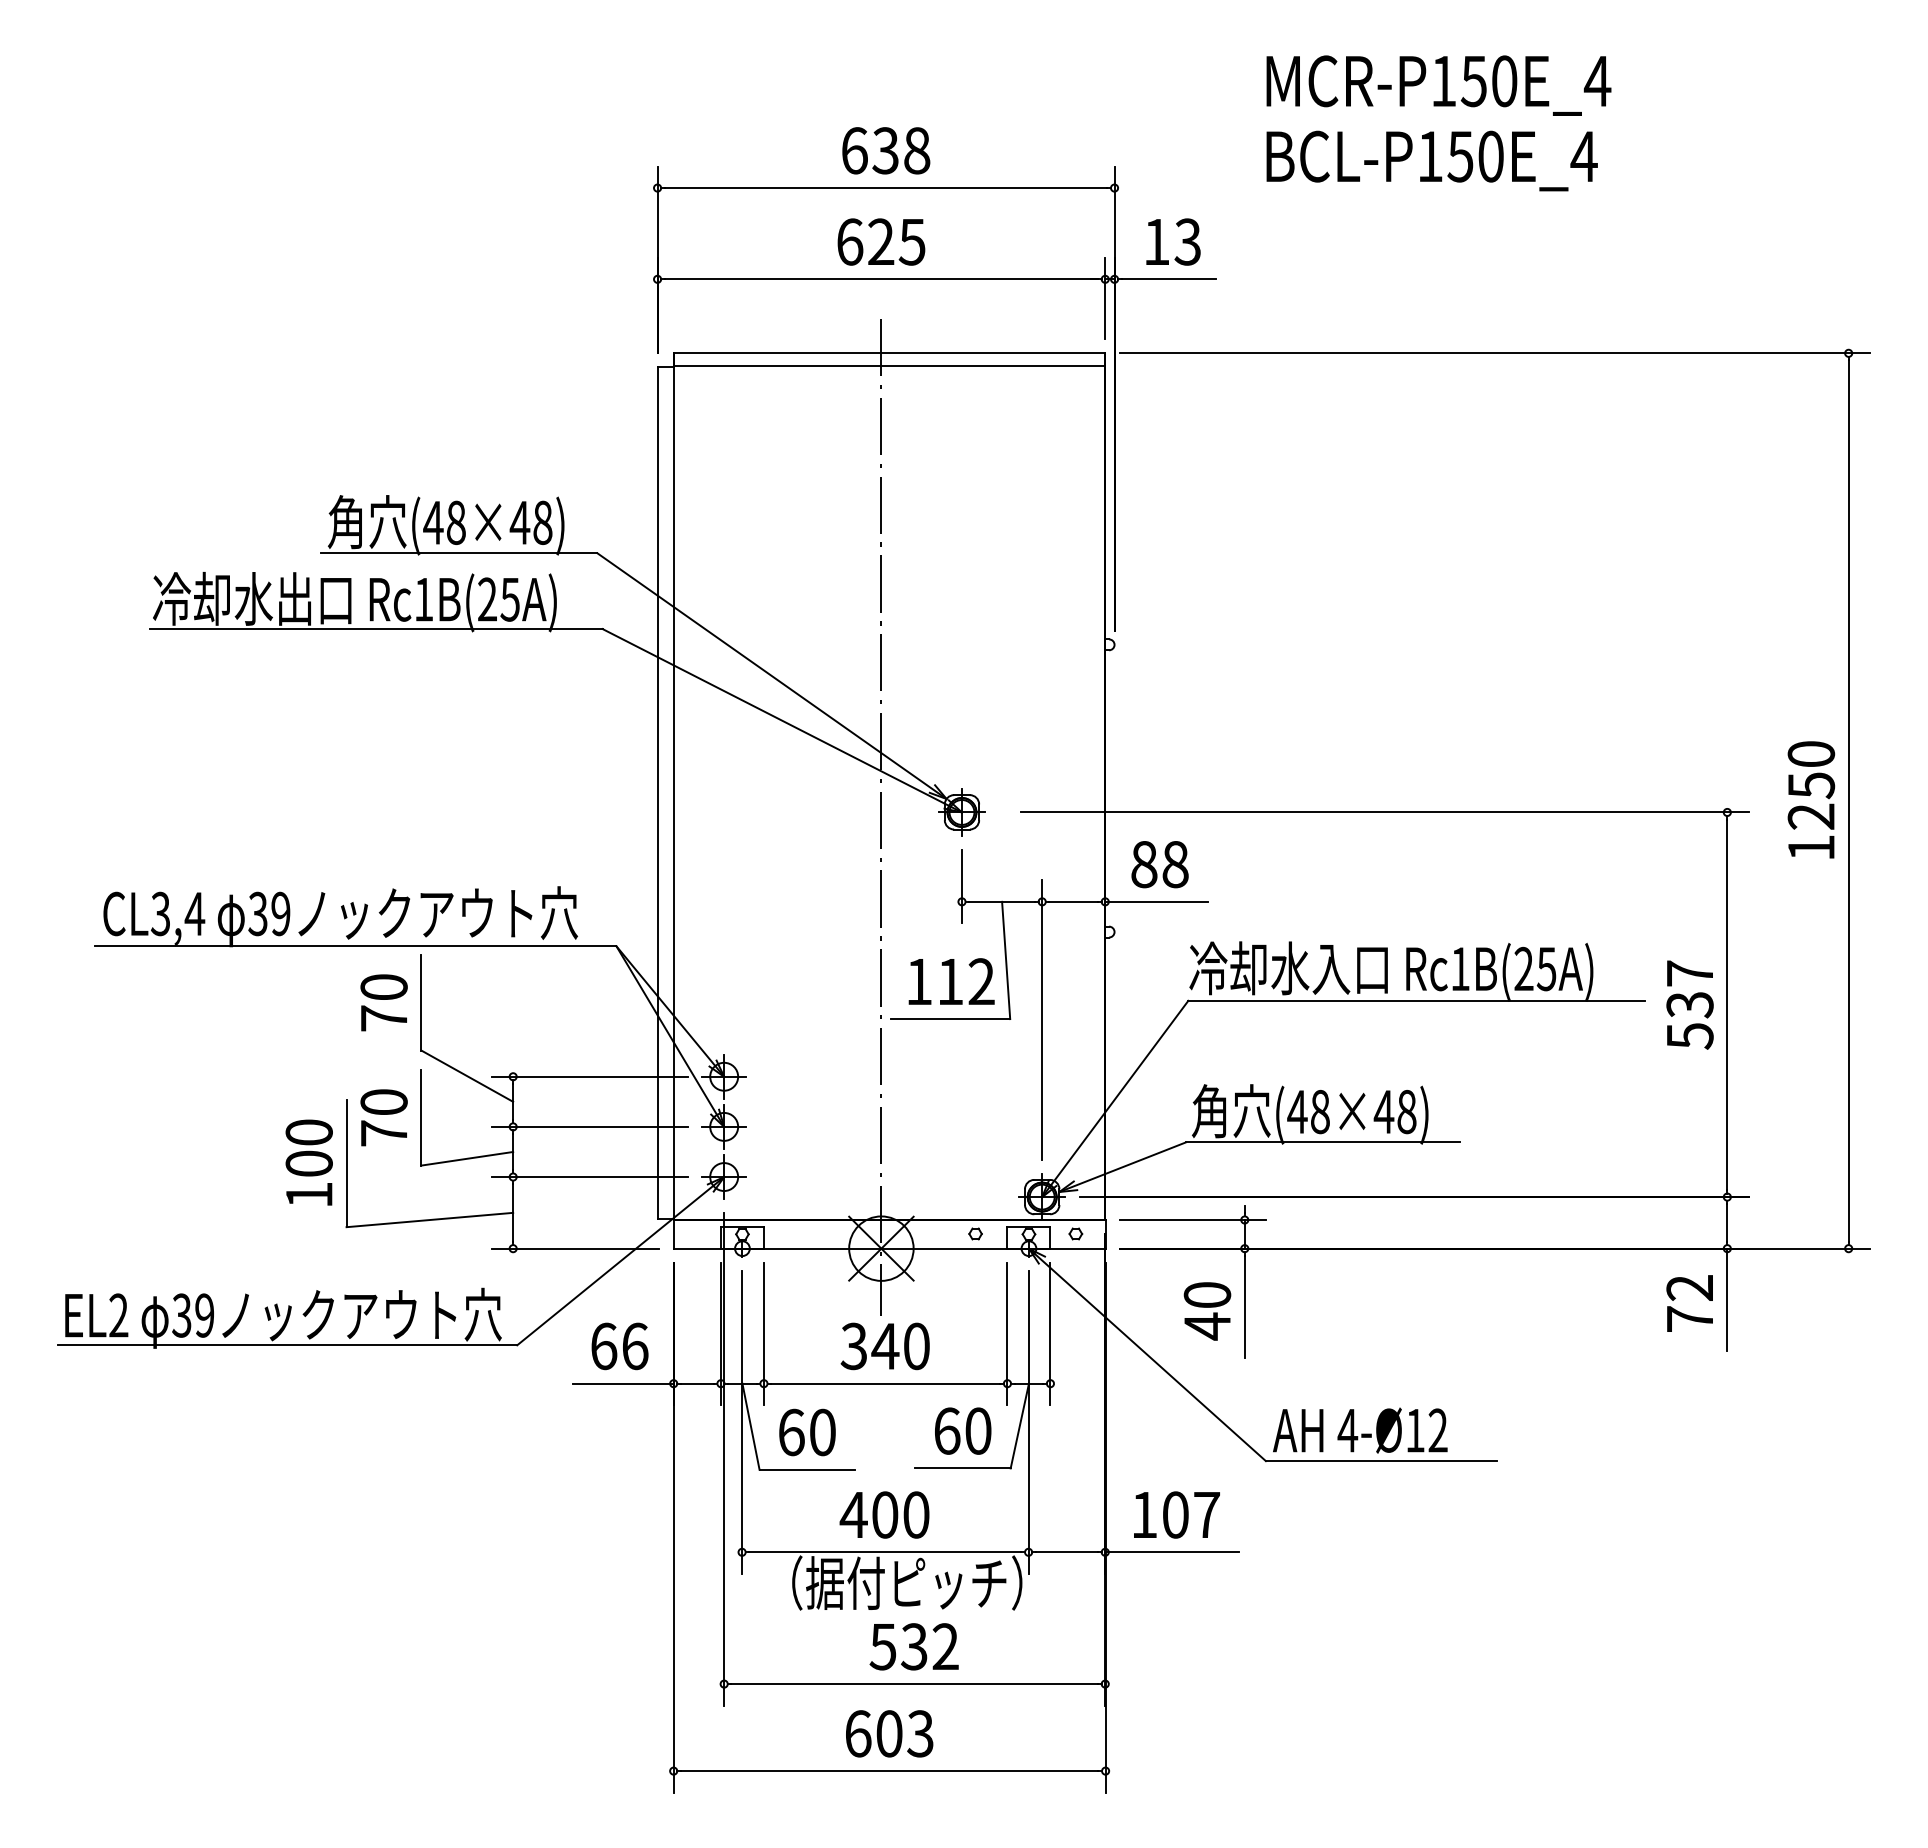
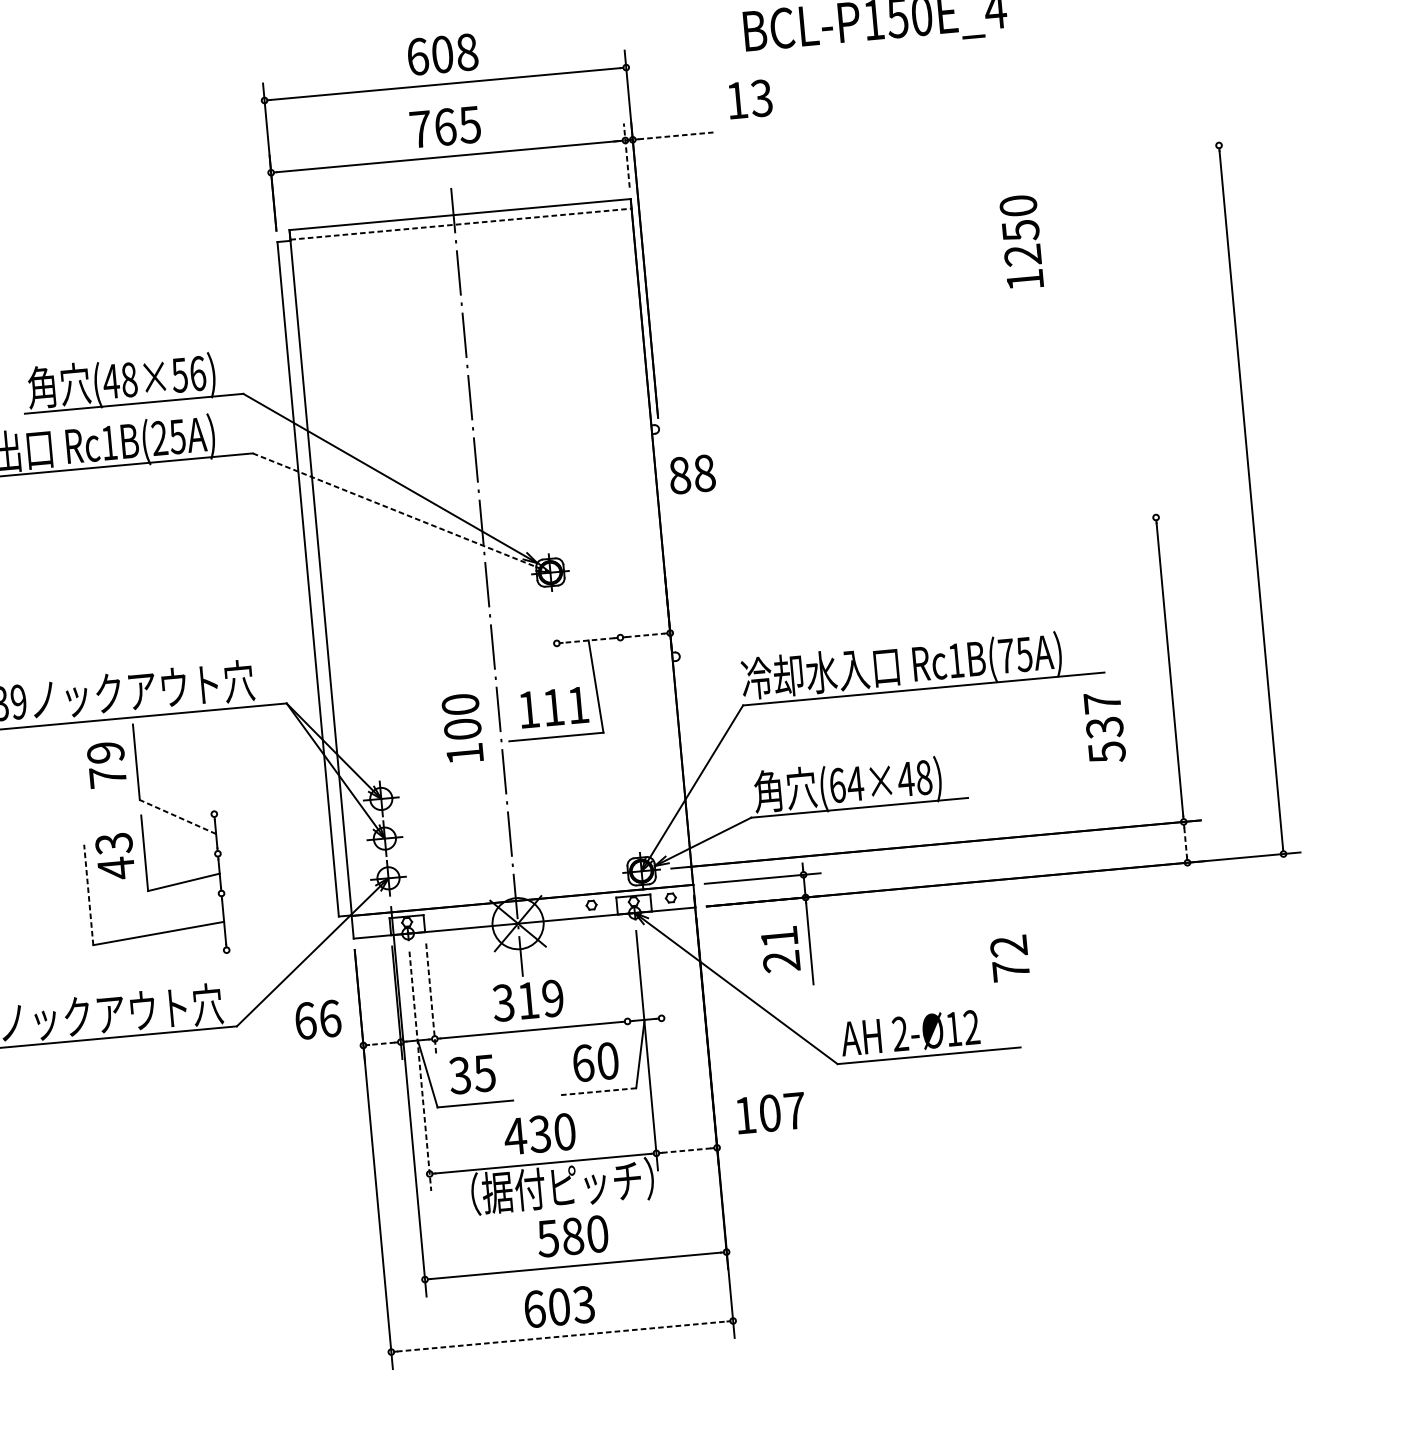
text: (885, 150) -> (442, 54), 638 -> 608
text: (865, 241) -> (432, 127), 625 -> 765
text: (1173, 241) -> (750, 98), moved
line: (1169, 279) -> (676, 135), solid -> dashed
line: (1105, 298) -> (627, 155), solid -> dashed
line: (1494, 353) -> (938, 171), removed
line: (889, 365) -> (460, 224), solid -> dashed
text: (530, 522) -> (188, 374), (48×48) -> (48×56)
line: (782, 720) -> (401, 512), solid -> dashed
text: (1811, 799) -> (1021, 241), moved
line: (1384, 812) -> (884, 542), removed
text: (1159, 864) -> (691, 474), moved
line: (961, 886) -> (555, 631), removed
line: (1002, 901) -> (588, 640), solid -> dashed
line: (1074, 901) -> (645, 635), solid -> dashed
line: (1156, 901) -> (710, 629), removed
text: (1523, 968) -> (1006, 655), Rc1B(25A) -> Rc1B(75A)
text: (981, 981) -> (578, 705), 112 -> 111
text: (383, 987) -> (105, 752), 70 -> 79
text: (1689, 1004) -> (1104, 727), moved
line: (1042, 1019) -> (629, 730), removed
line: (467, 1076) -> (178, 817), solid -> dashed
line: (589, 1076) -> (274, 808), removed
text: (1308, 1111) -> (846, 784), (48×48) -> (64×48)
text: (383, 1118) -> (114, 856), 70 -> 43
line: (589, 1126) -> (278, 848), removed
text: (308, 1162) -> (462, 728), moved
line: (346, 1163) -> (88, 894), solid -> dashed
line: (589, 1177) -> (281, 888), removed
line: (1727, 1222) -> (1185, 842), solid -> dashed
line: (575, 1248) -> (276, 945), removed
line: (1727, 1299) -> (1191, 902), removed
text: (1689, 1303) -> (1009, 958), moved
text: (1207, 1311) -> (780, 949), 40 -> 21
line: (763, 1334) -> (430, 1000), solid -> dashed
line: (1007, 1334) -> (624, 982), removed
line: (1050, 1334) -> (658, 979), removed
text: (900, 1346) -> (540, 999), 340 -> 319
line: (623, 1383) -> (323, 1048), removed
line: (696, 1383) -> (381, 1043), solid -> dashed
line: (742, 1423) -> (420, 1072), solid -> dashed
text: (1347, 1430) -> (900, 1033), 4-Ø12 -> 2-Ø12
text: (806, 1432) -> (472, 1074), 60 -> 35
line: (962, 1468) -> (598, 1091), solid -> dashed
text: (884, 1514) -> (539, 1133), 400 -> 430
line: (1067, 1552) -> (687, 1150), solid -> dashed
line: (1172, 1552) -> (770, 1143), removed
text: (929, 1646) -> (584, 1235), 532 -> 580
line: (889, 1771) -> (562, 1336), solid -> dashed

